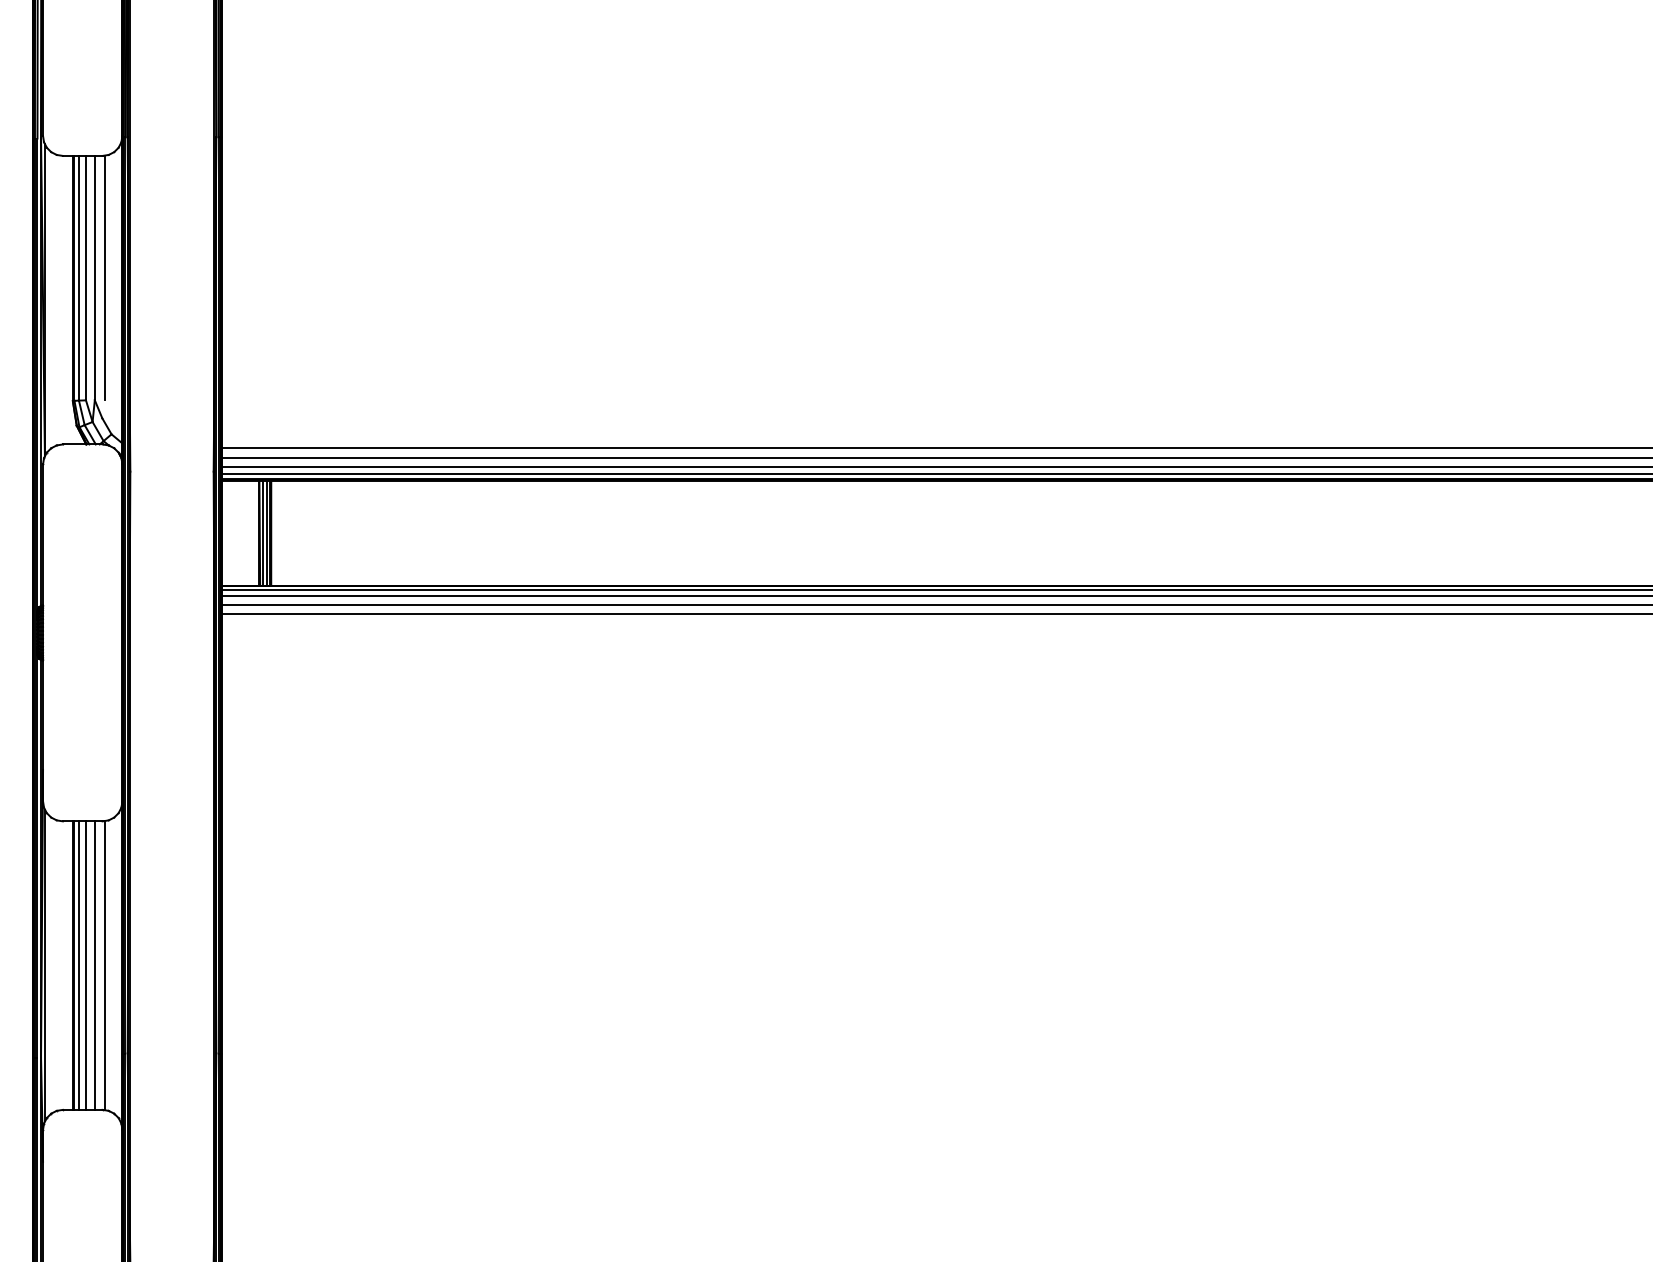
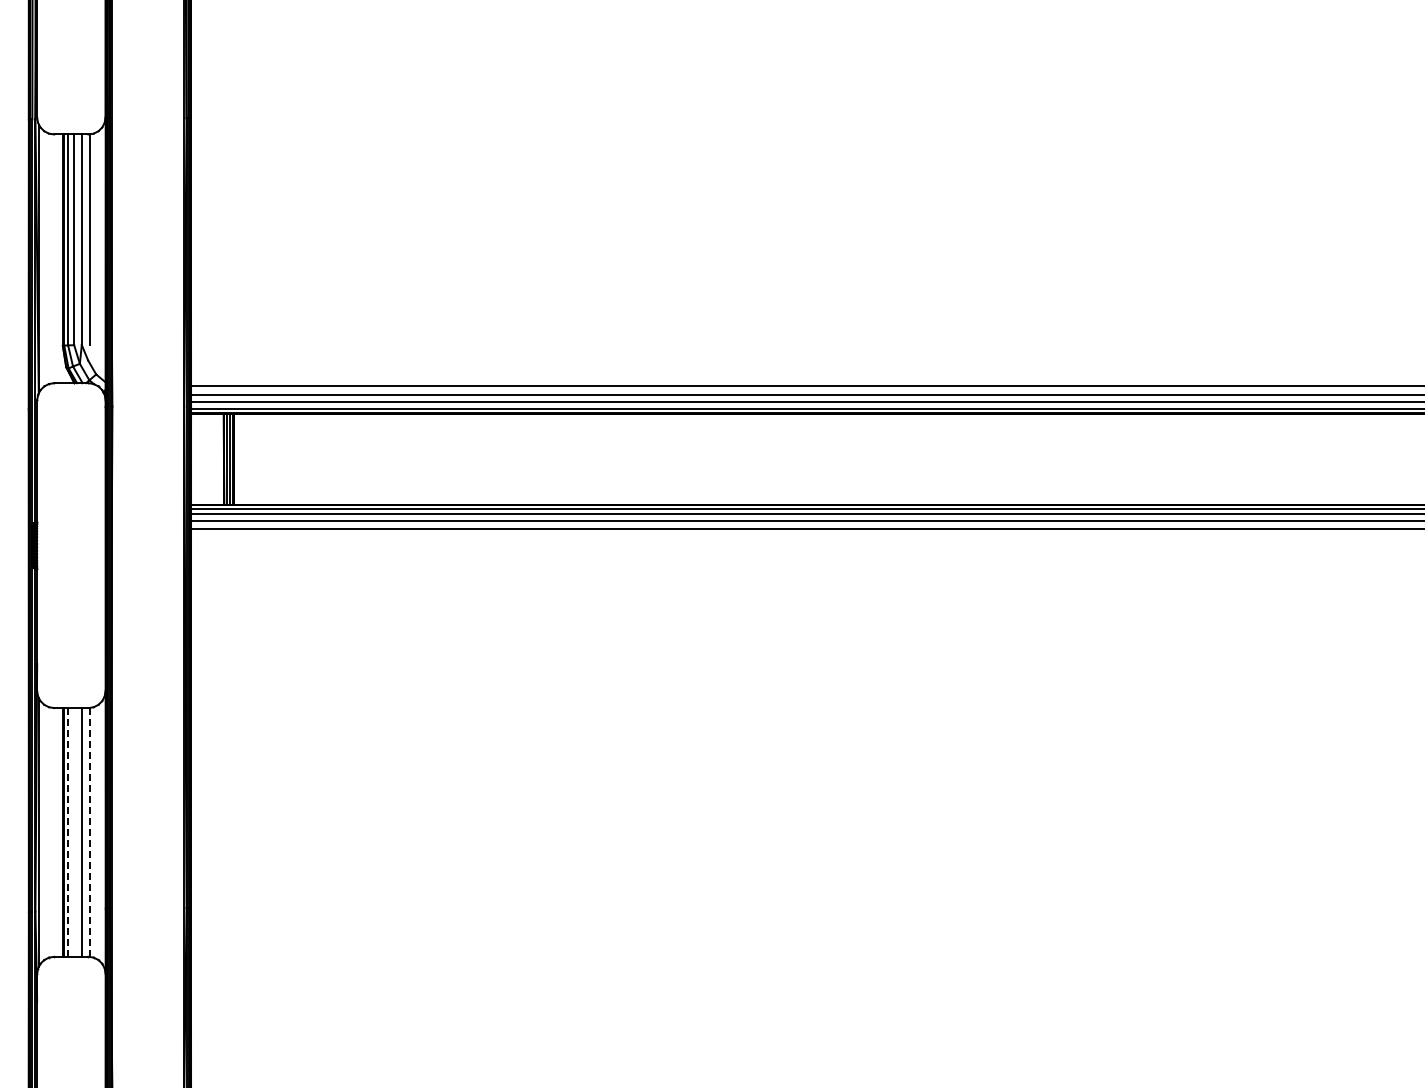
line: (79, 964) -> (68, 831), solid -> dashed
line: (86, 965) -> (74, 832), removed
line: (104, 965) -> (90, 832), solid -> dashed

